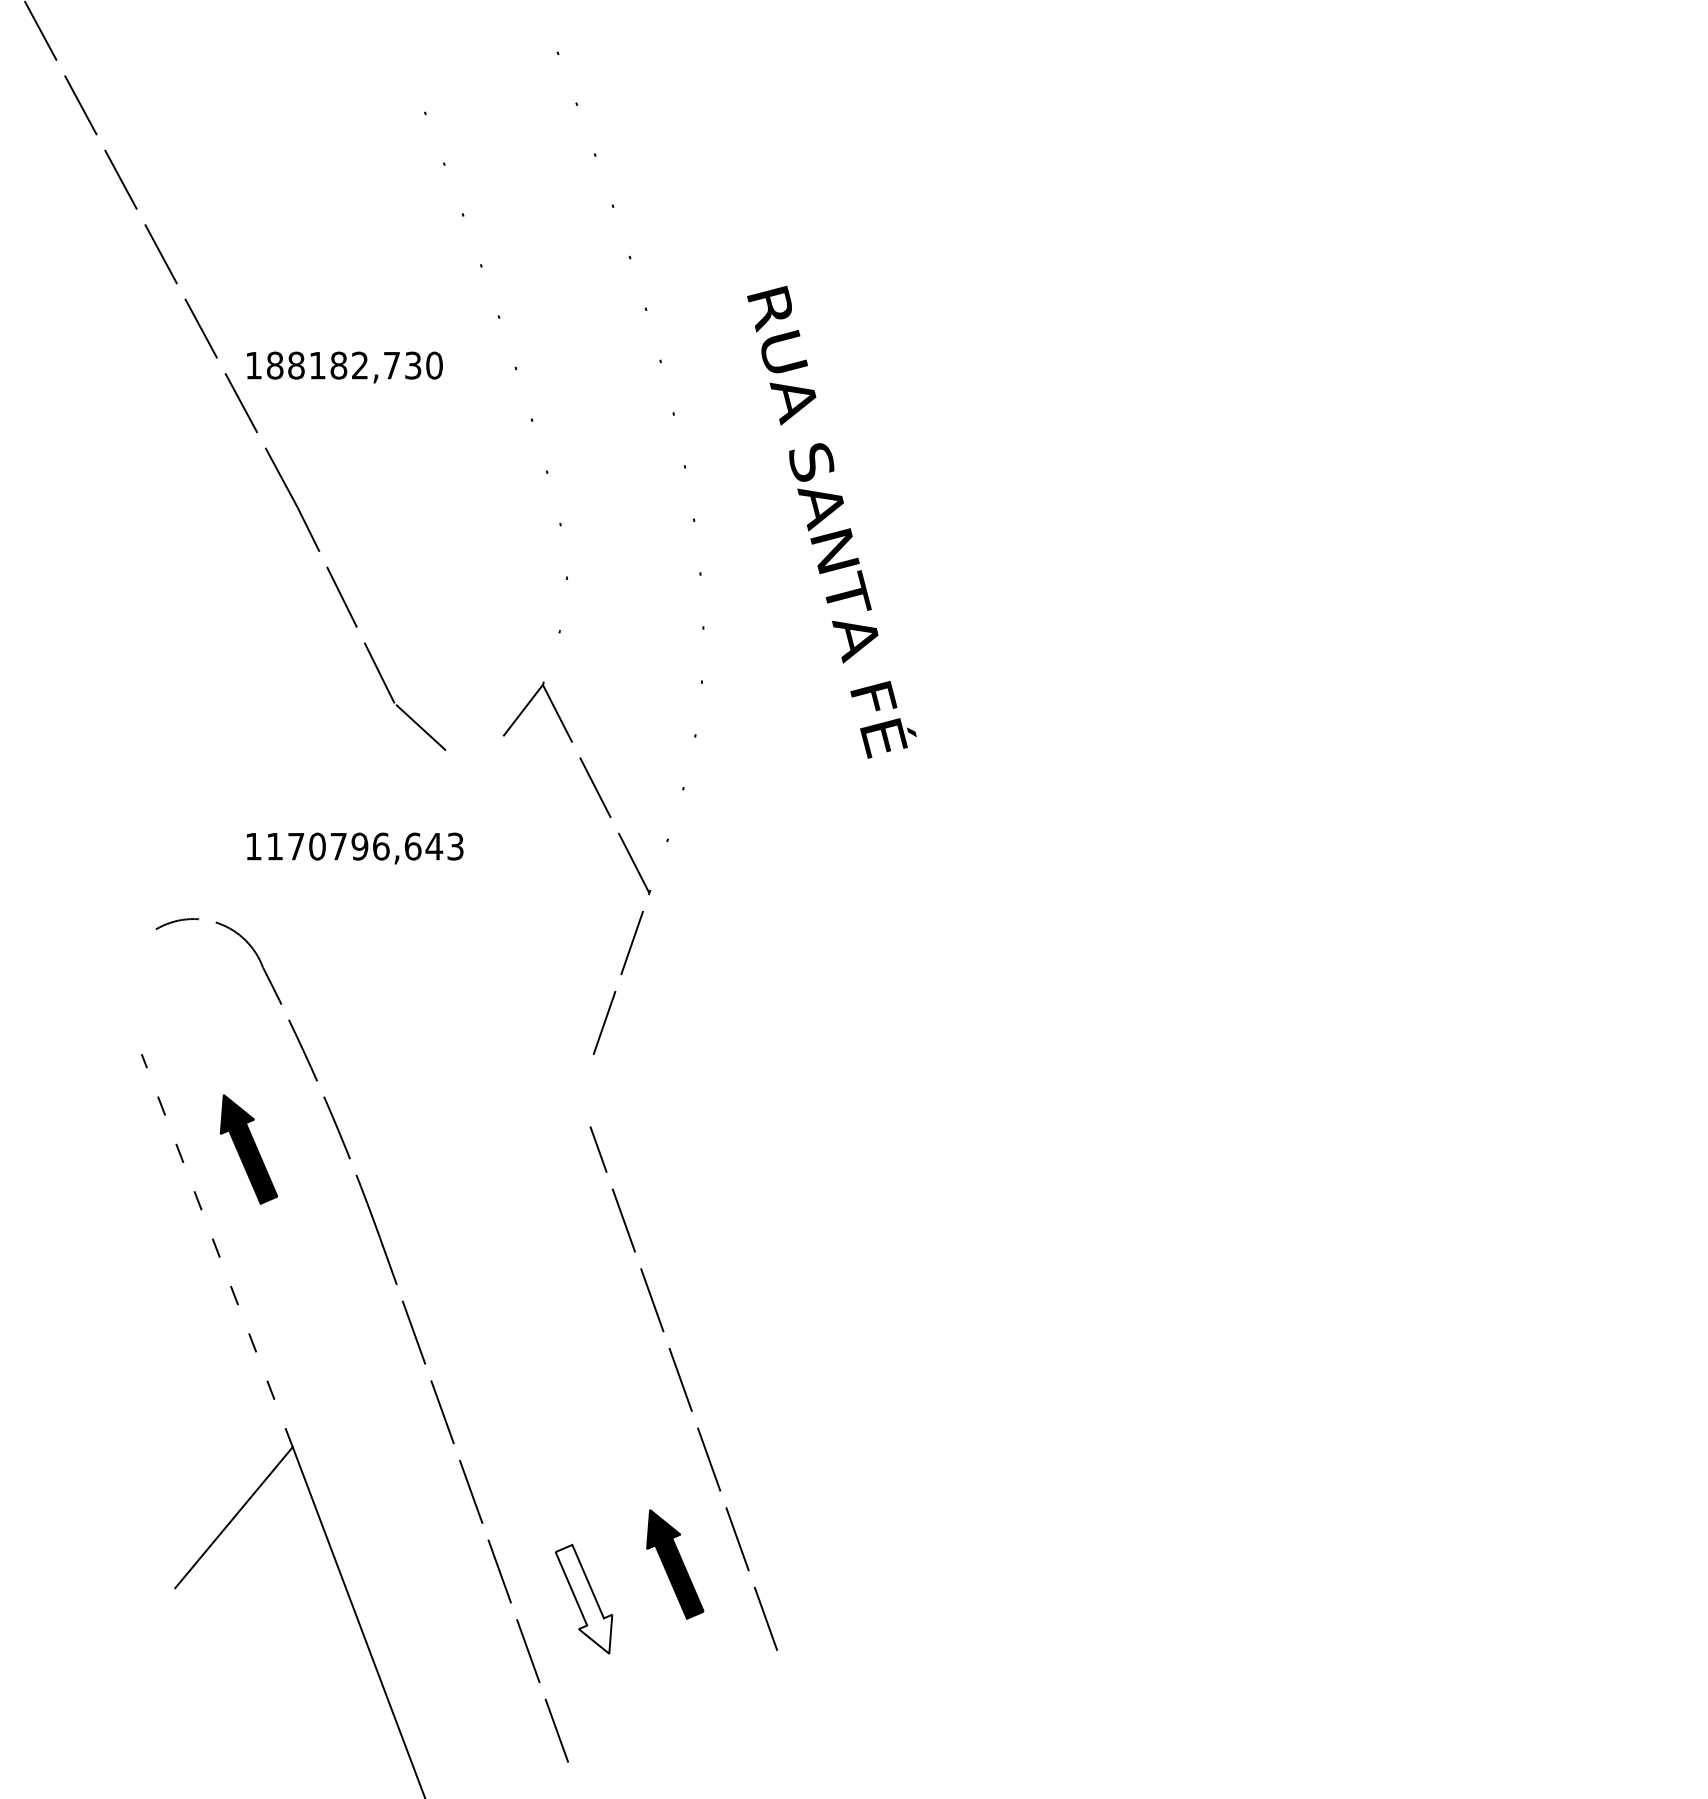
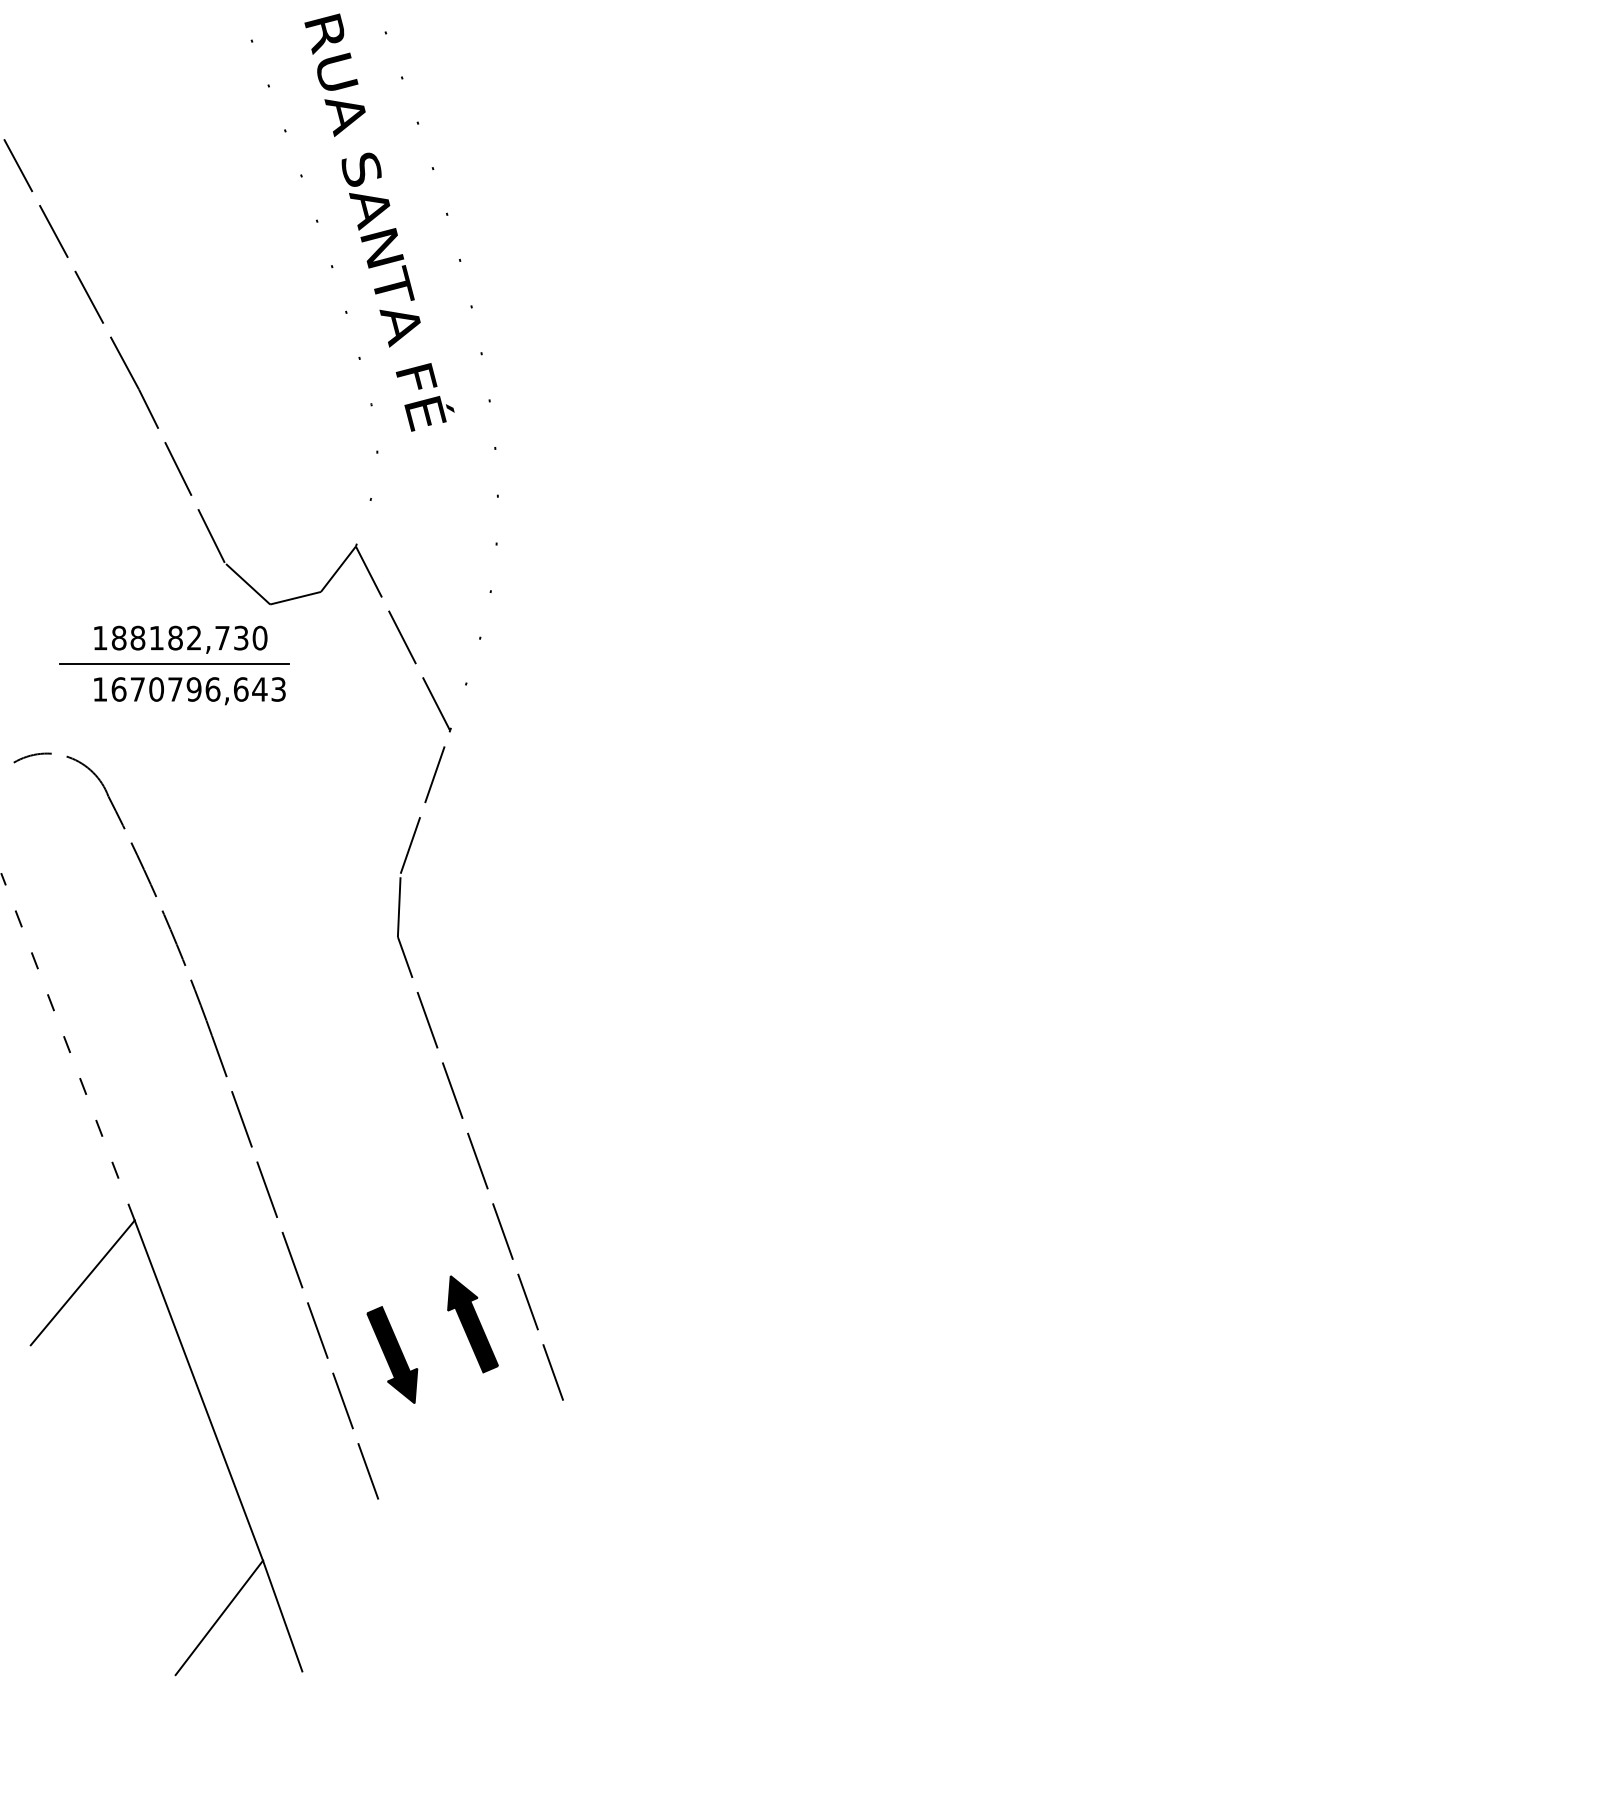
text: (344, 367) -> (180, 639), moved
text: (831, 522) -> (379, 222), moved
line: (474, 742) -> (295, 597), added
line: (337, 818) -> (174, 664), added
text: (274, 846) -> (118, 689), 1170796,643 -> 1670796,643
line: (591, 1090) -> (398, 905), added
part: (248, 1149) -> (95, 957), removed
fill: (584, 1599) -> (392, 1355), added

